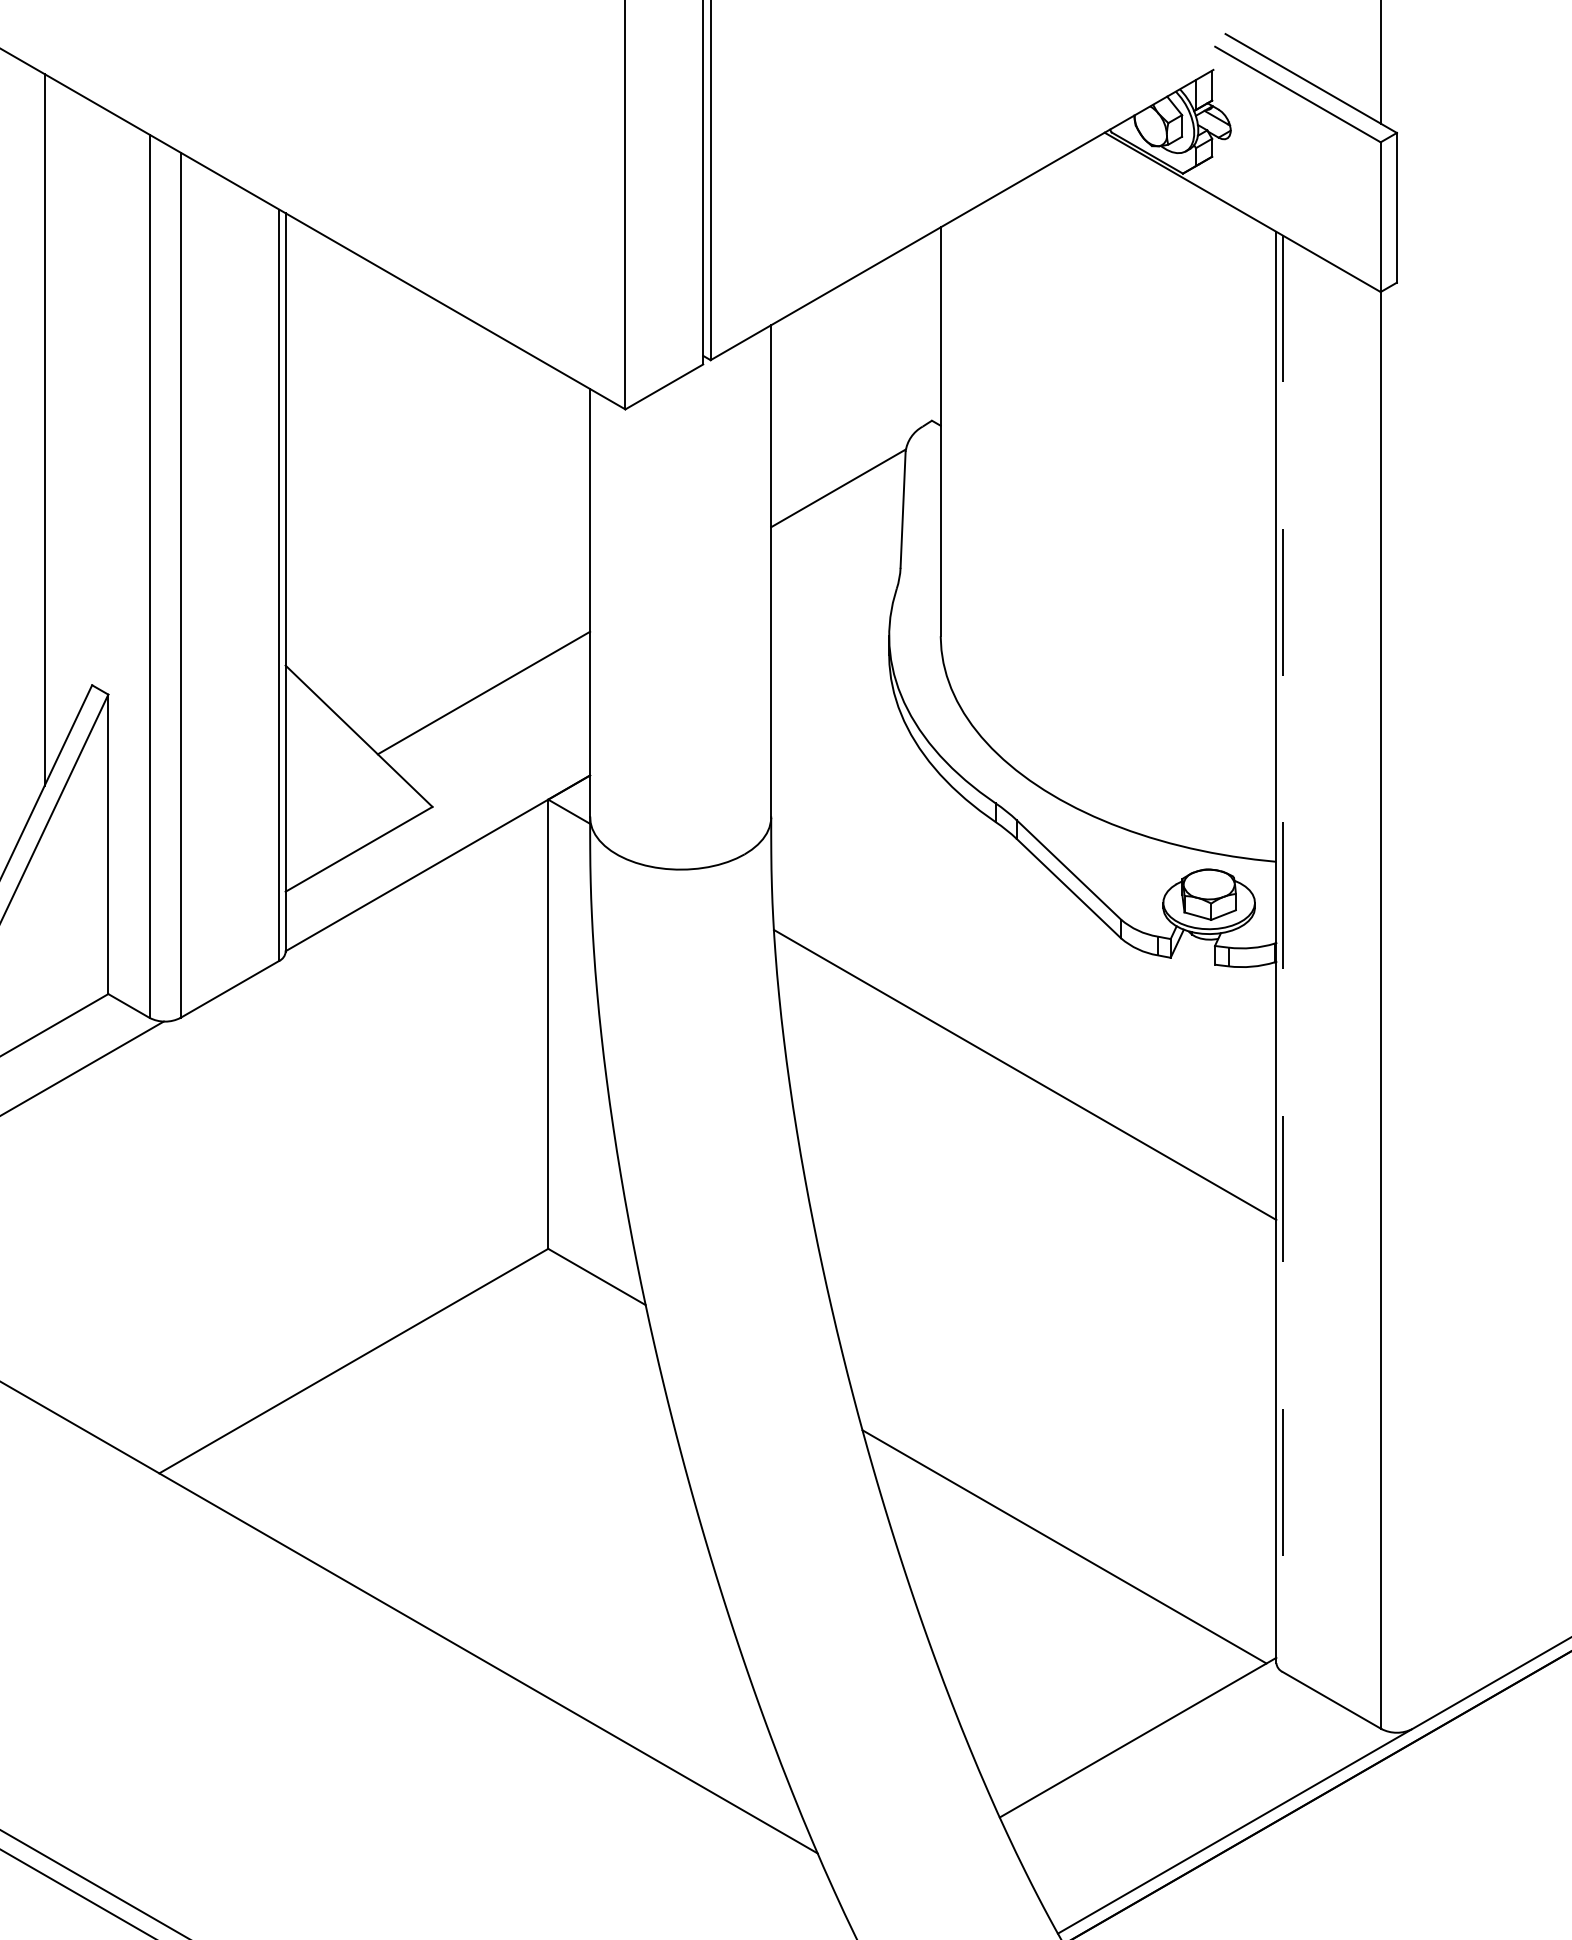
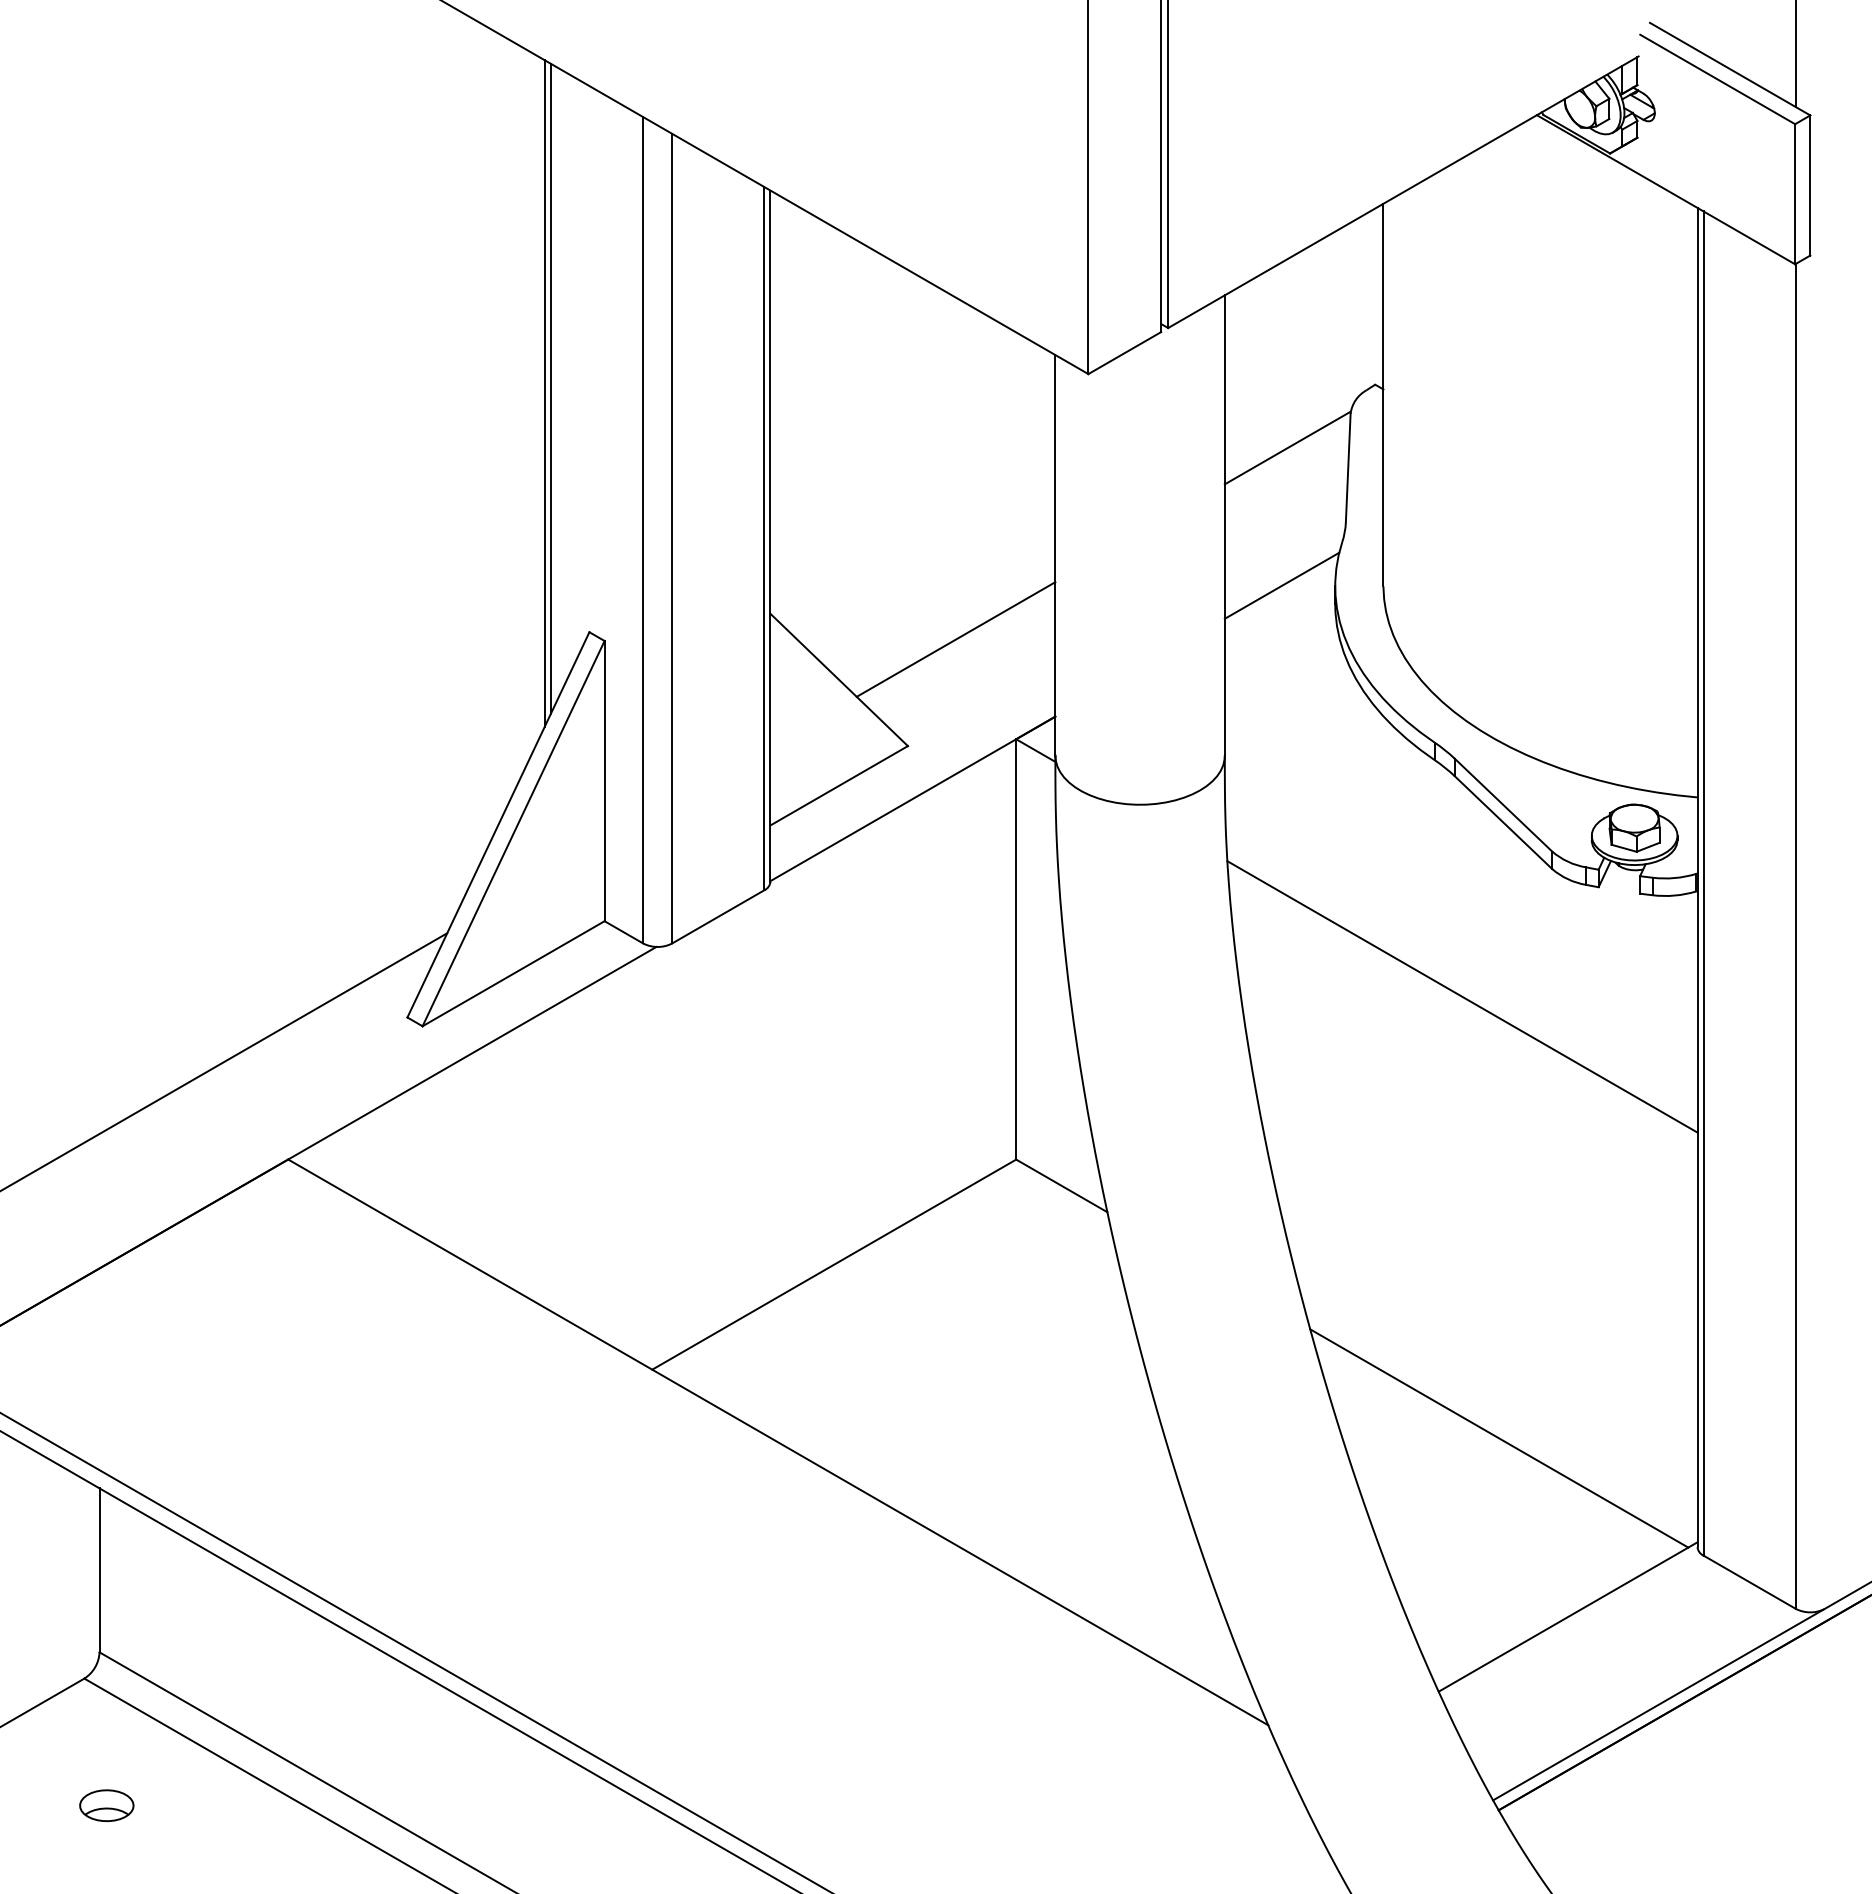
line: (50, 424) -> (550, 388), added
line: (831, 635) -> (1281, 585), added
line: (1282, 954) -> (1703, 884), dashed -> solid

